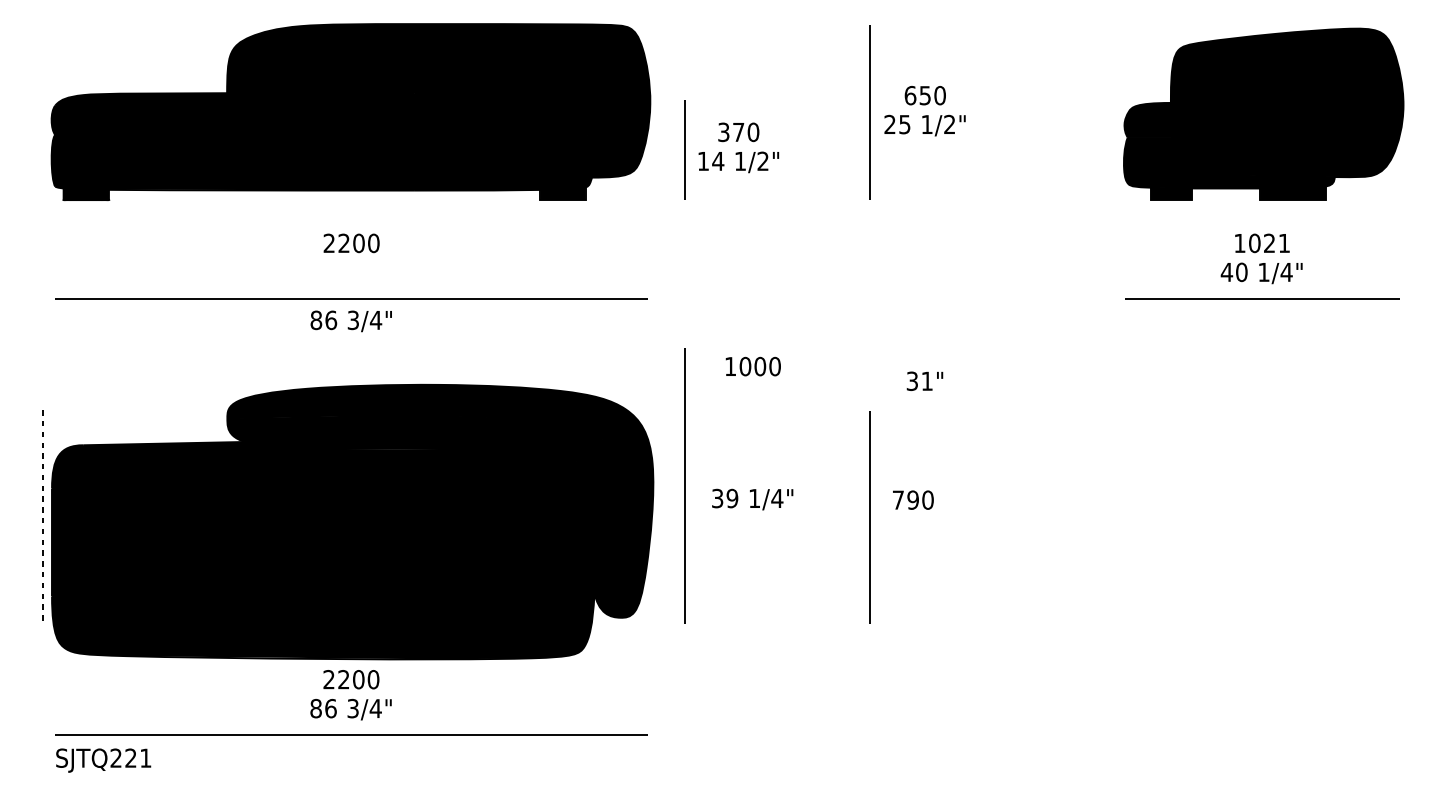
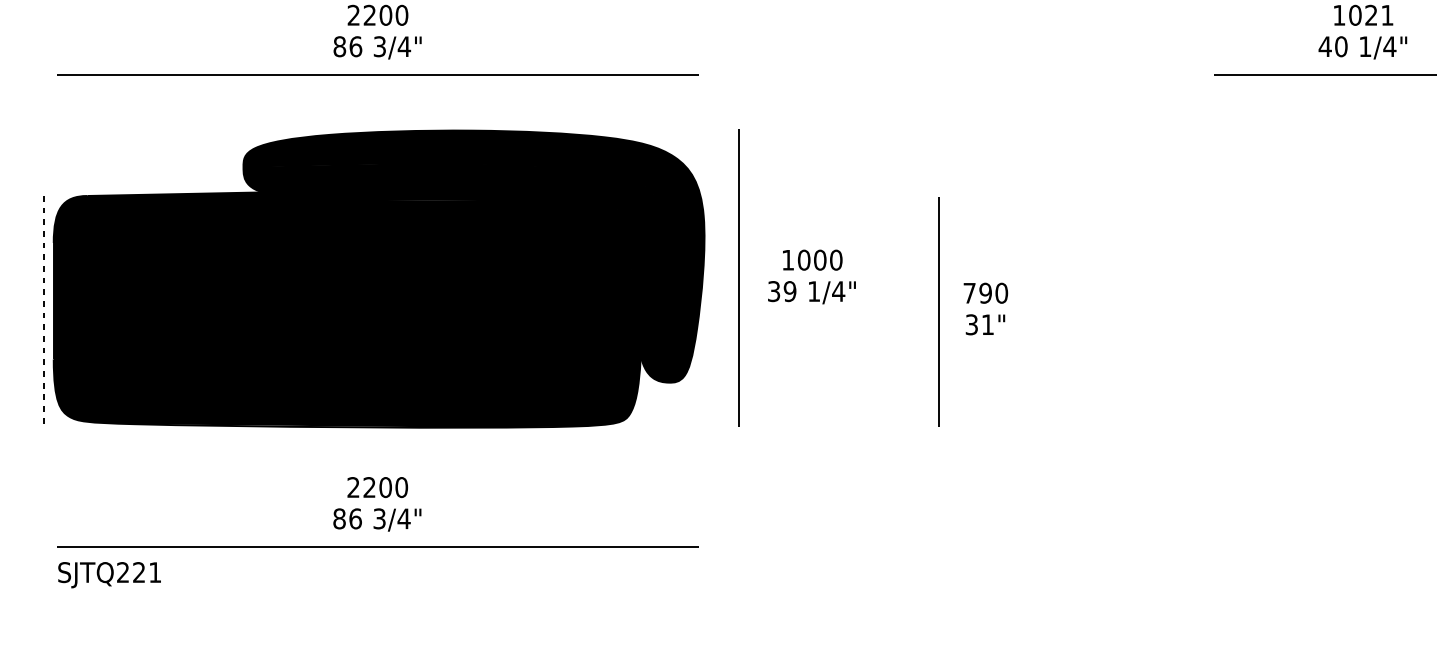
text: (350, 321) -> (376, 47), moved
text: (752, 366) -> (811, 260), moved
text: (924, 380) -> (984, 323), moved
part: (352, 521) -> (378, 278), moved

